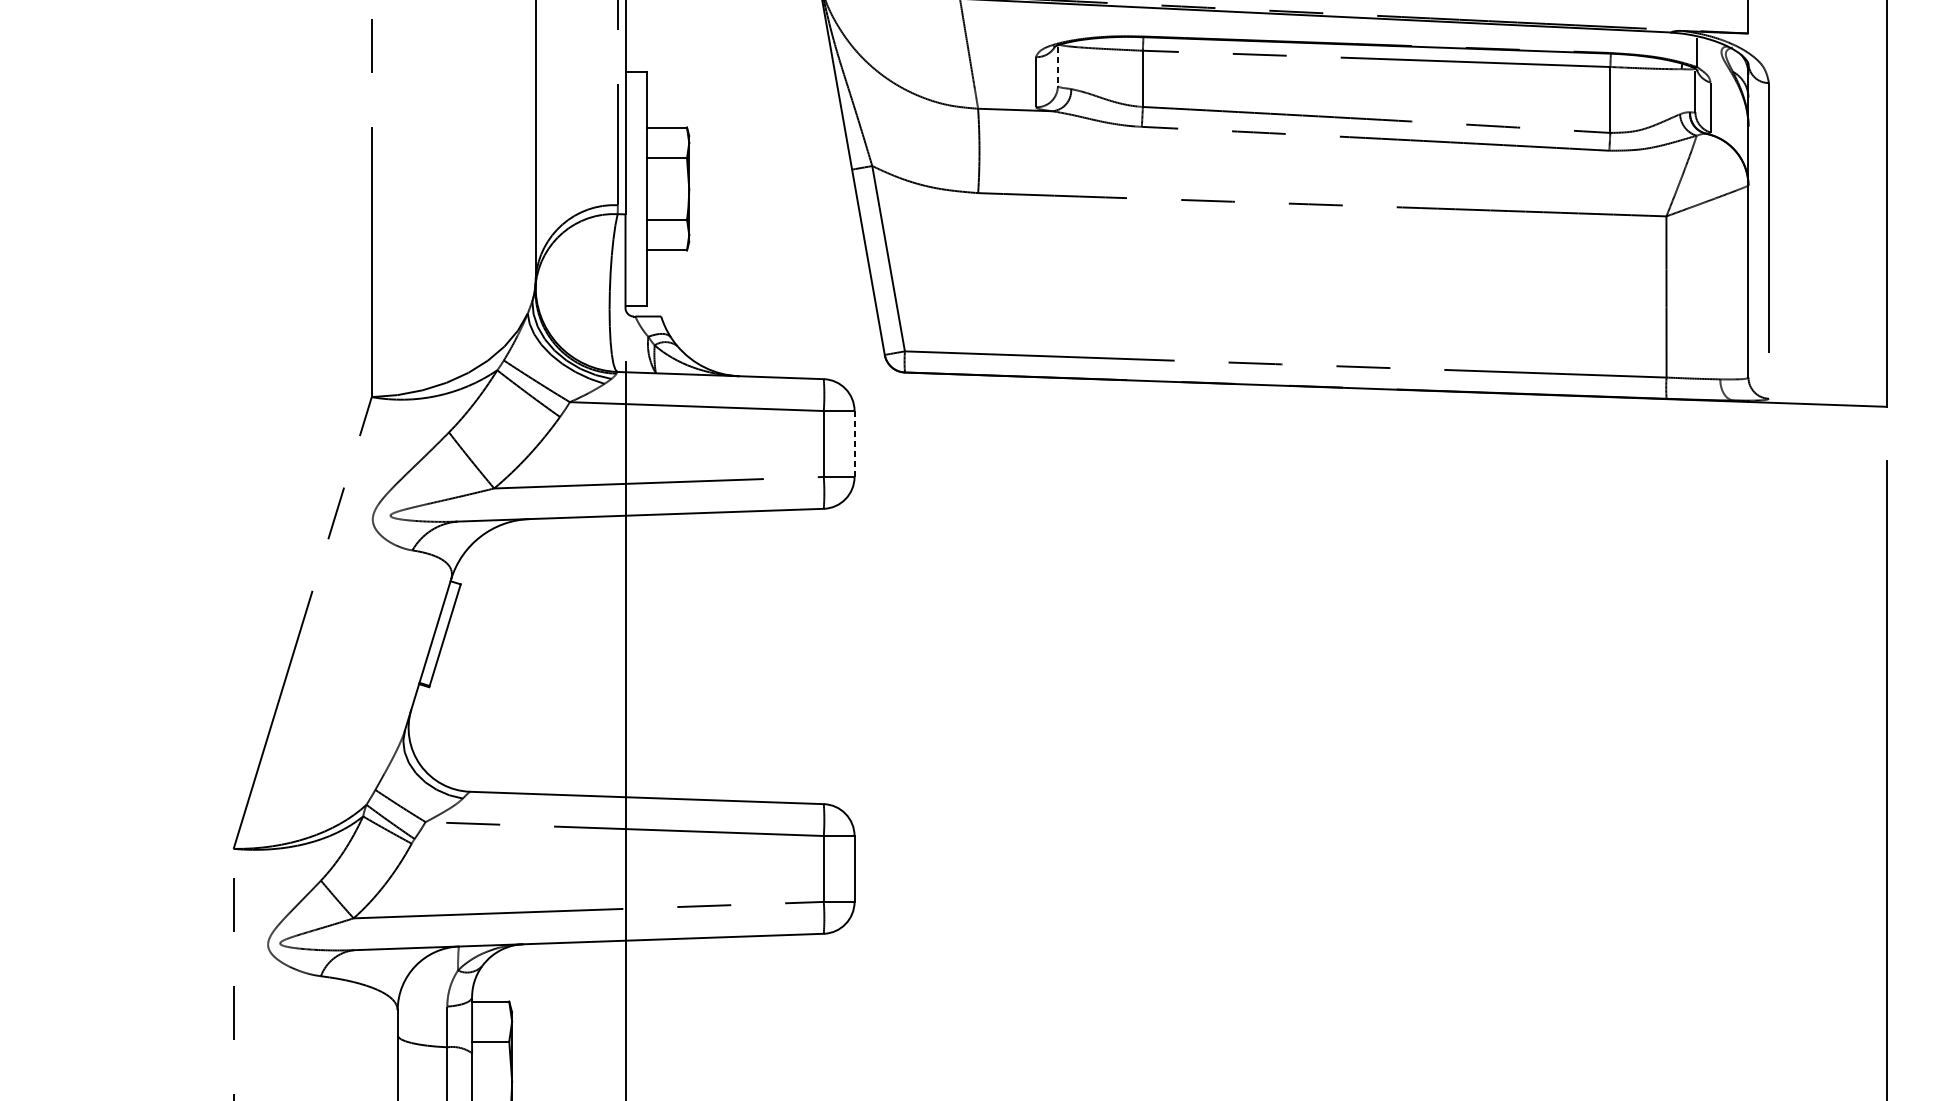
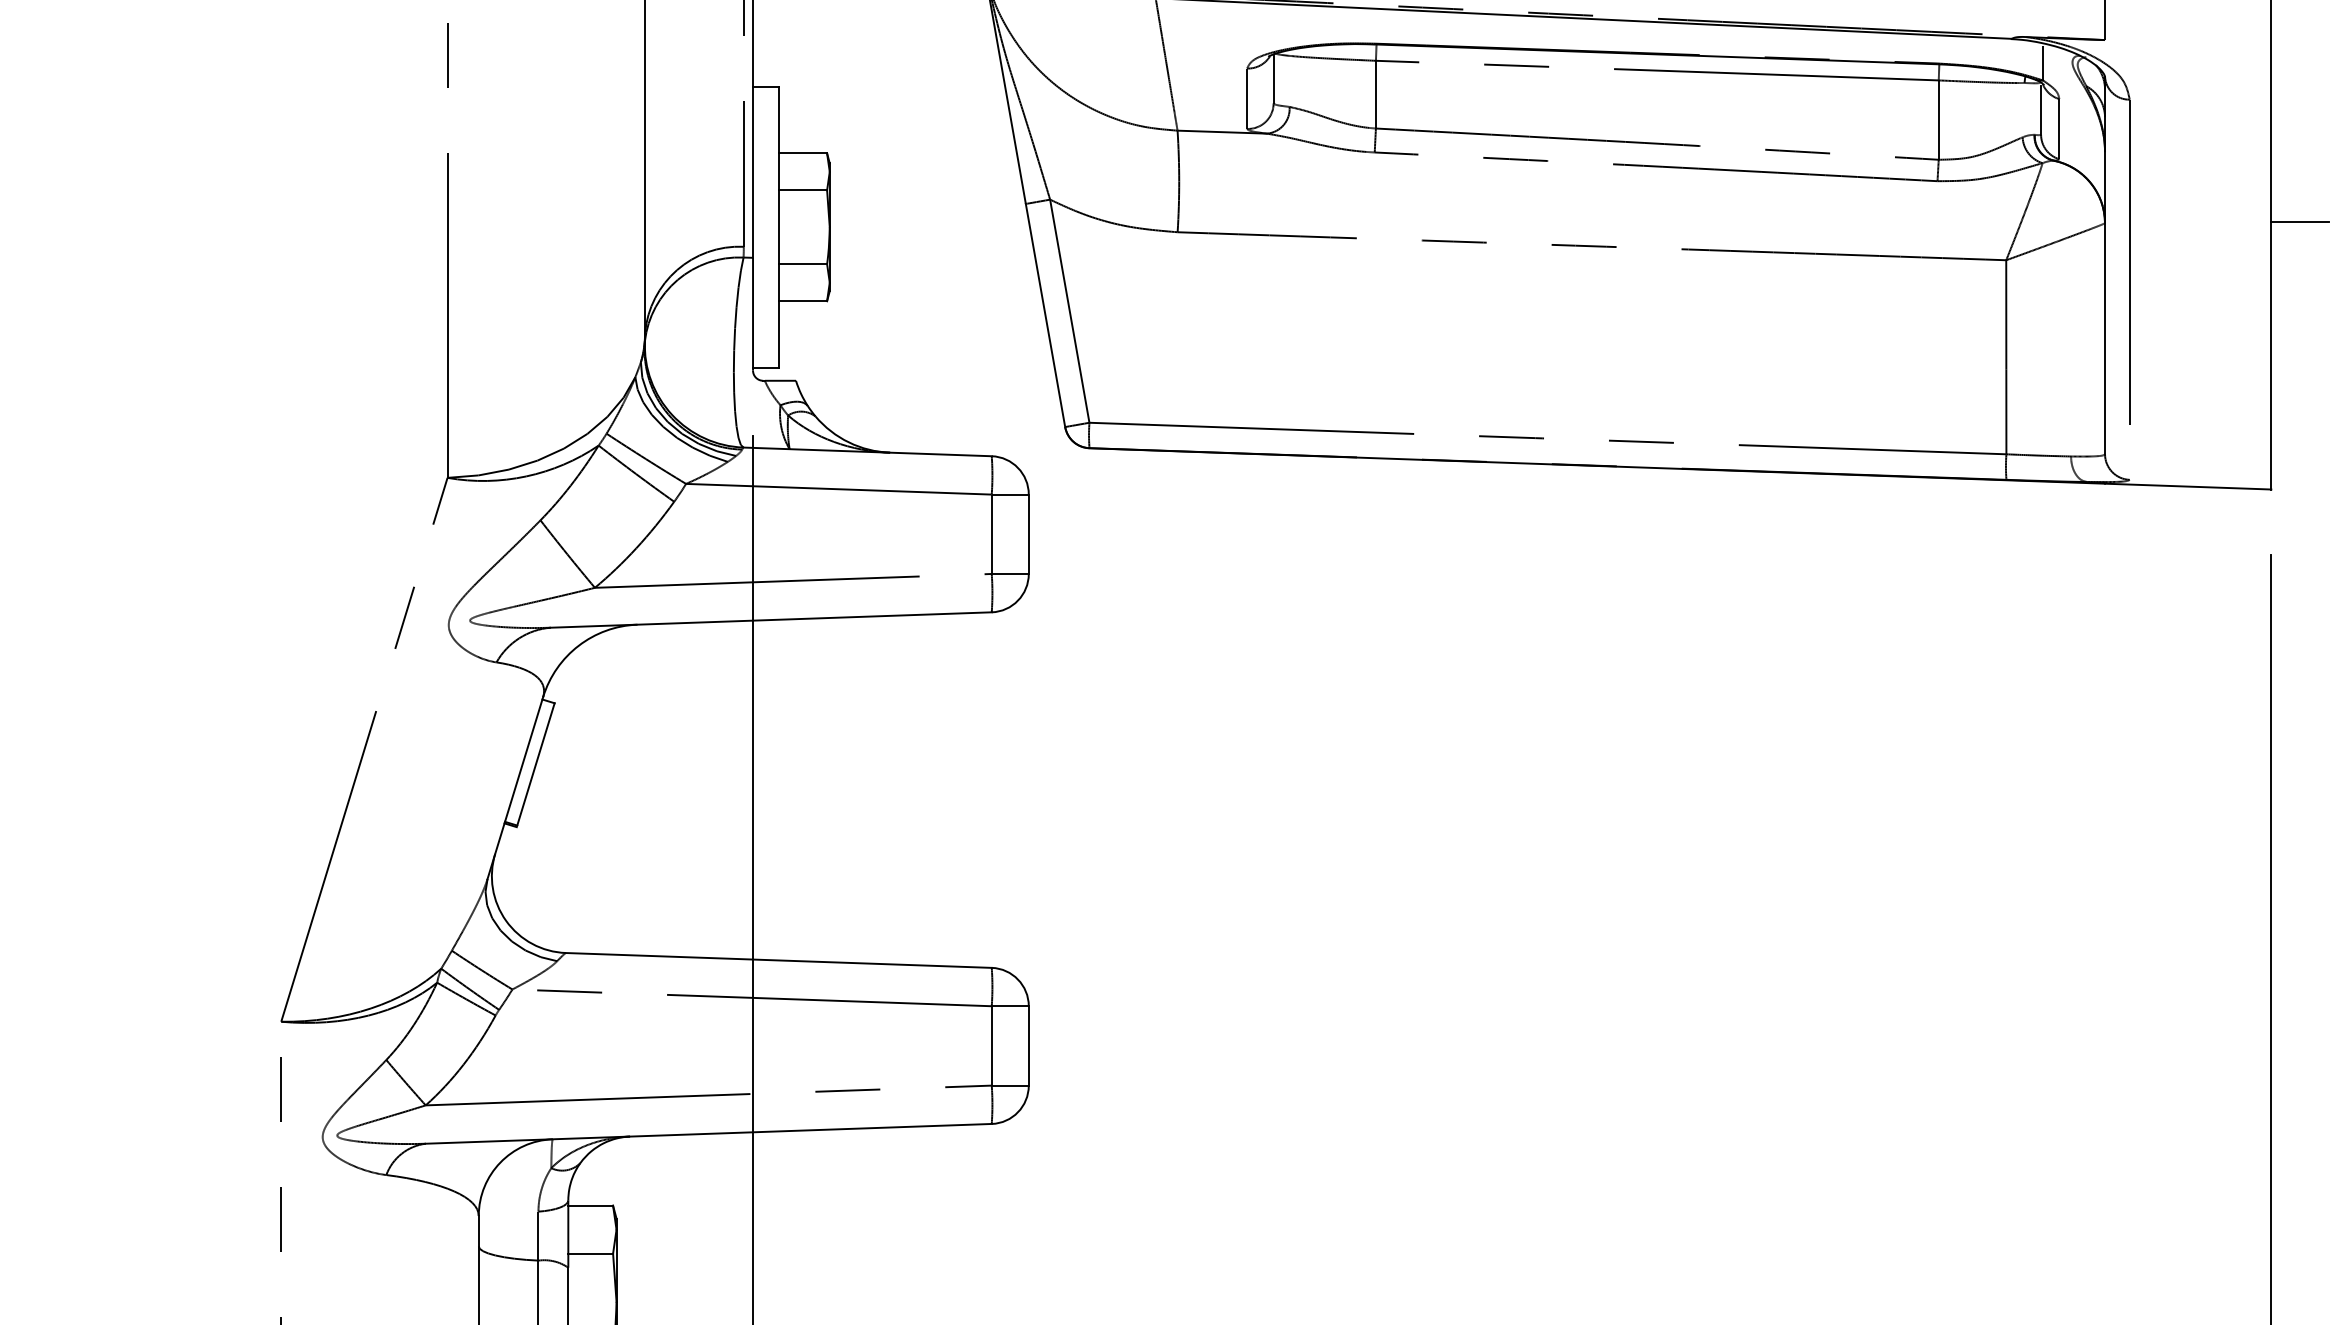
line: (1057, 66) -> (1273, 79), dashed -> solid
line: (1910, 184) -> (2299, 221), added
line: (854, 444) -> (1028, 534), dashed -> solid

